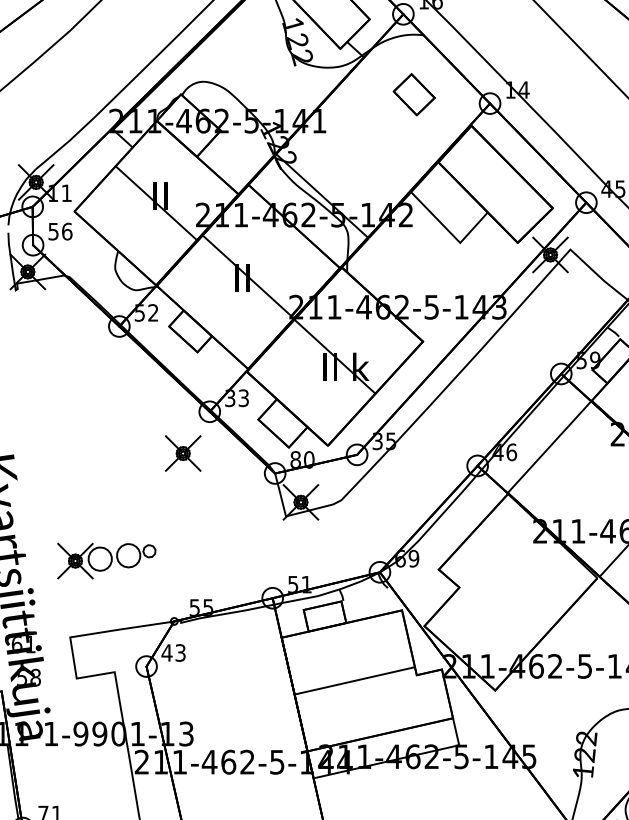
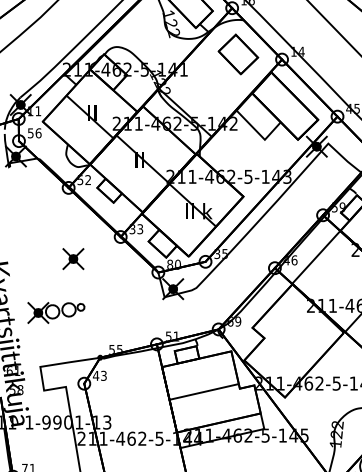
part: (414, 94) -> (238, 54), size x1.67
part: (183, 454) -> (73, 259), moved
part: (106, 560) -> (56, 312), moved

